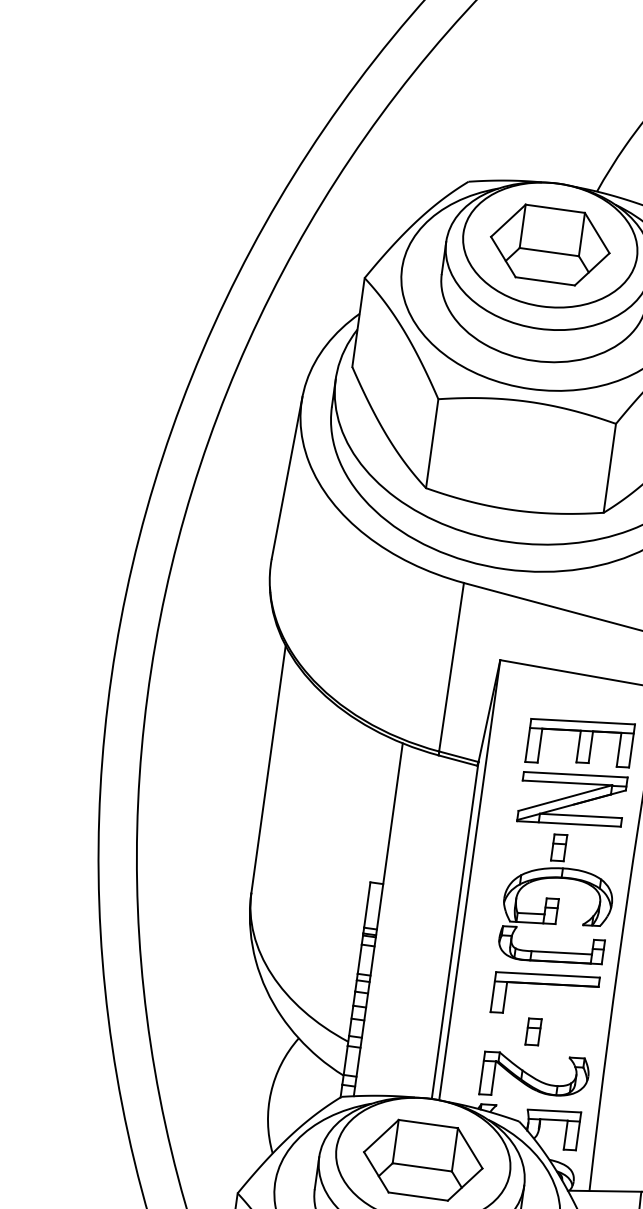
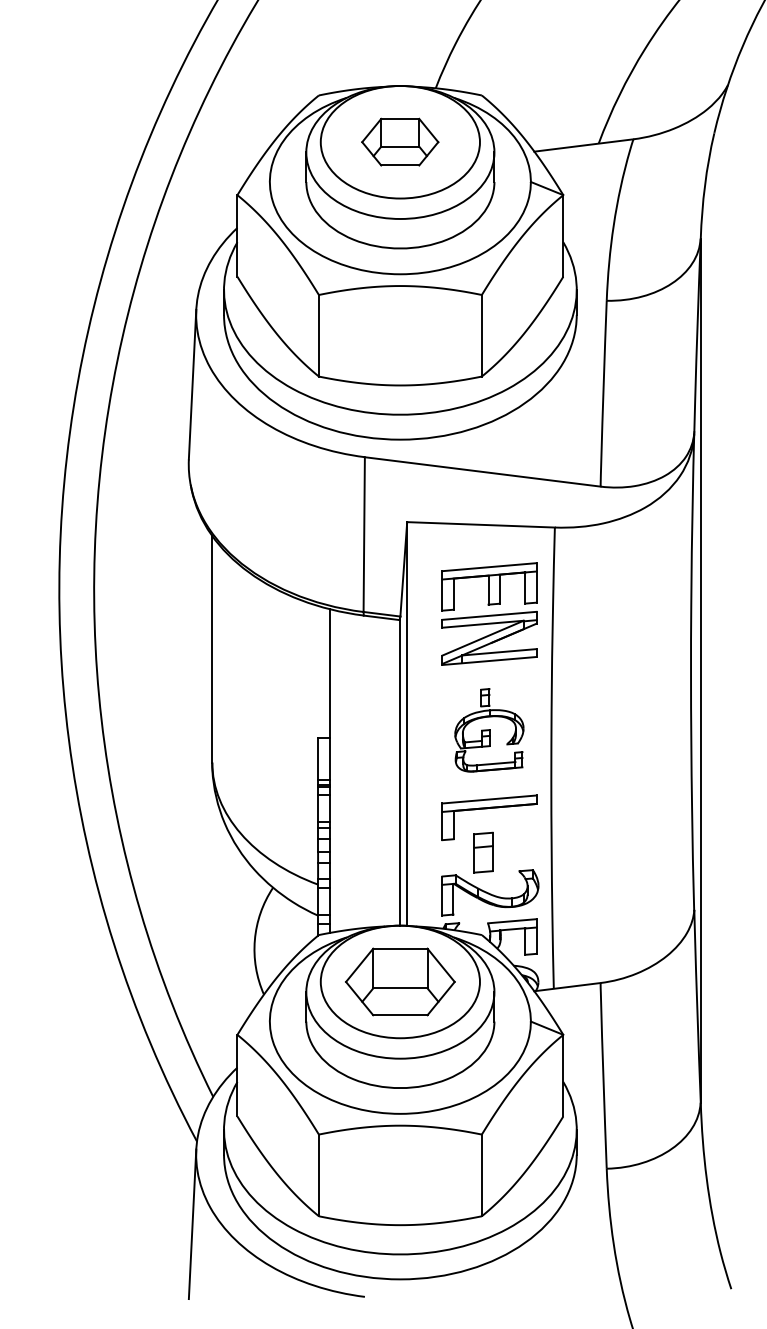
part: (549, 244) -> (399, 141), size x0.7
part: (558, 899) -> (489, 730), size x0.7
part: (533, 1031) -> (483, 852), size x1.6

